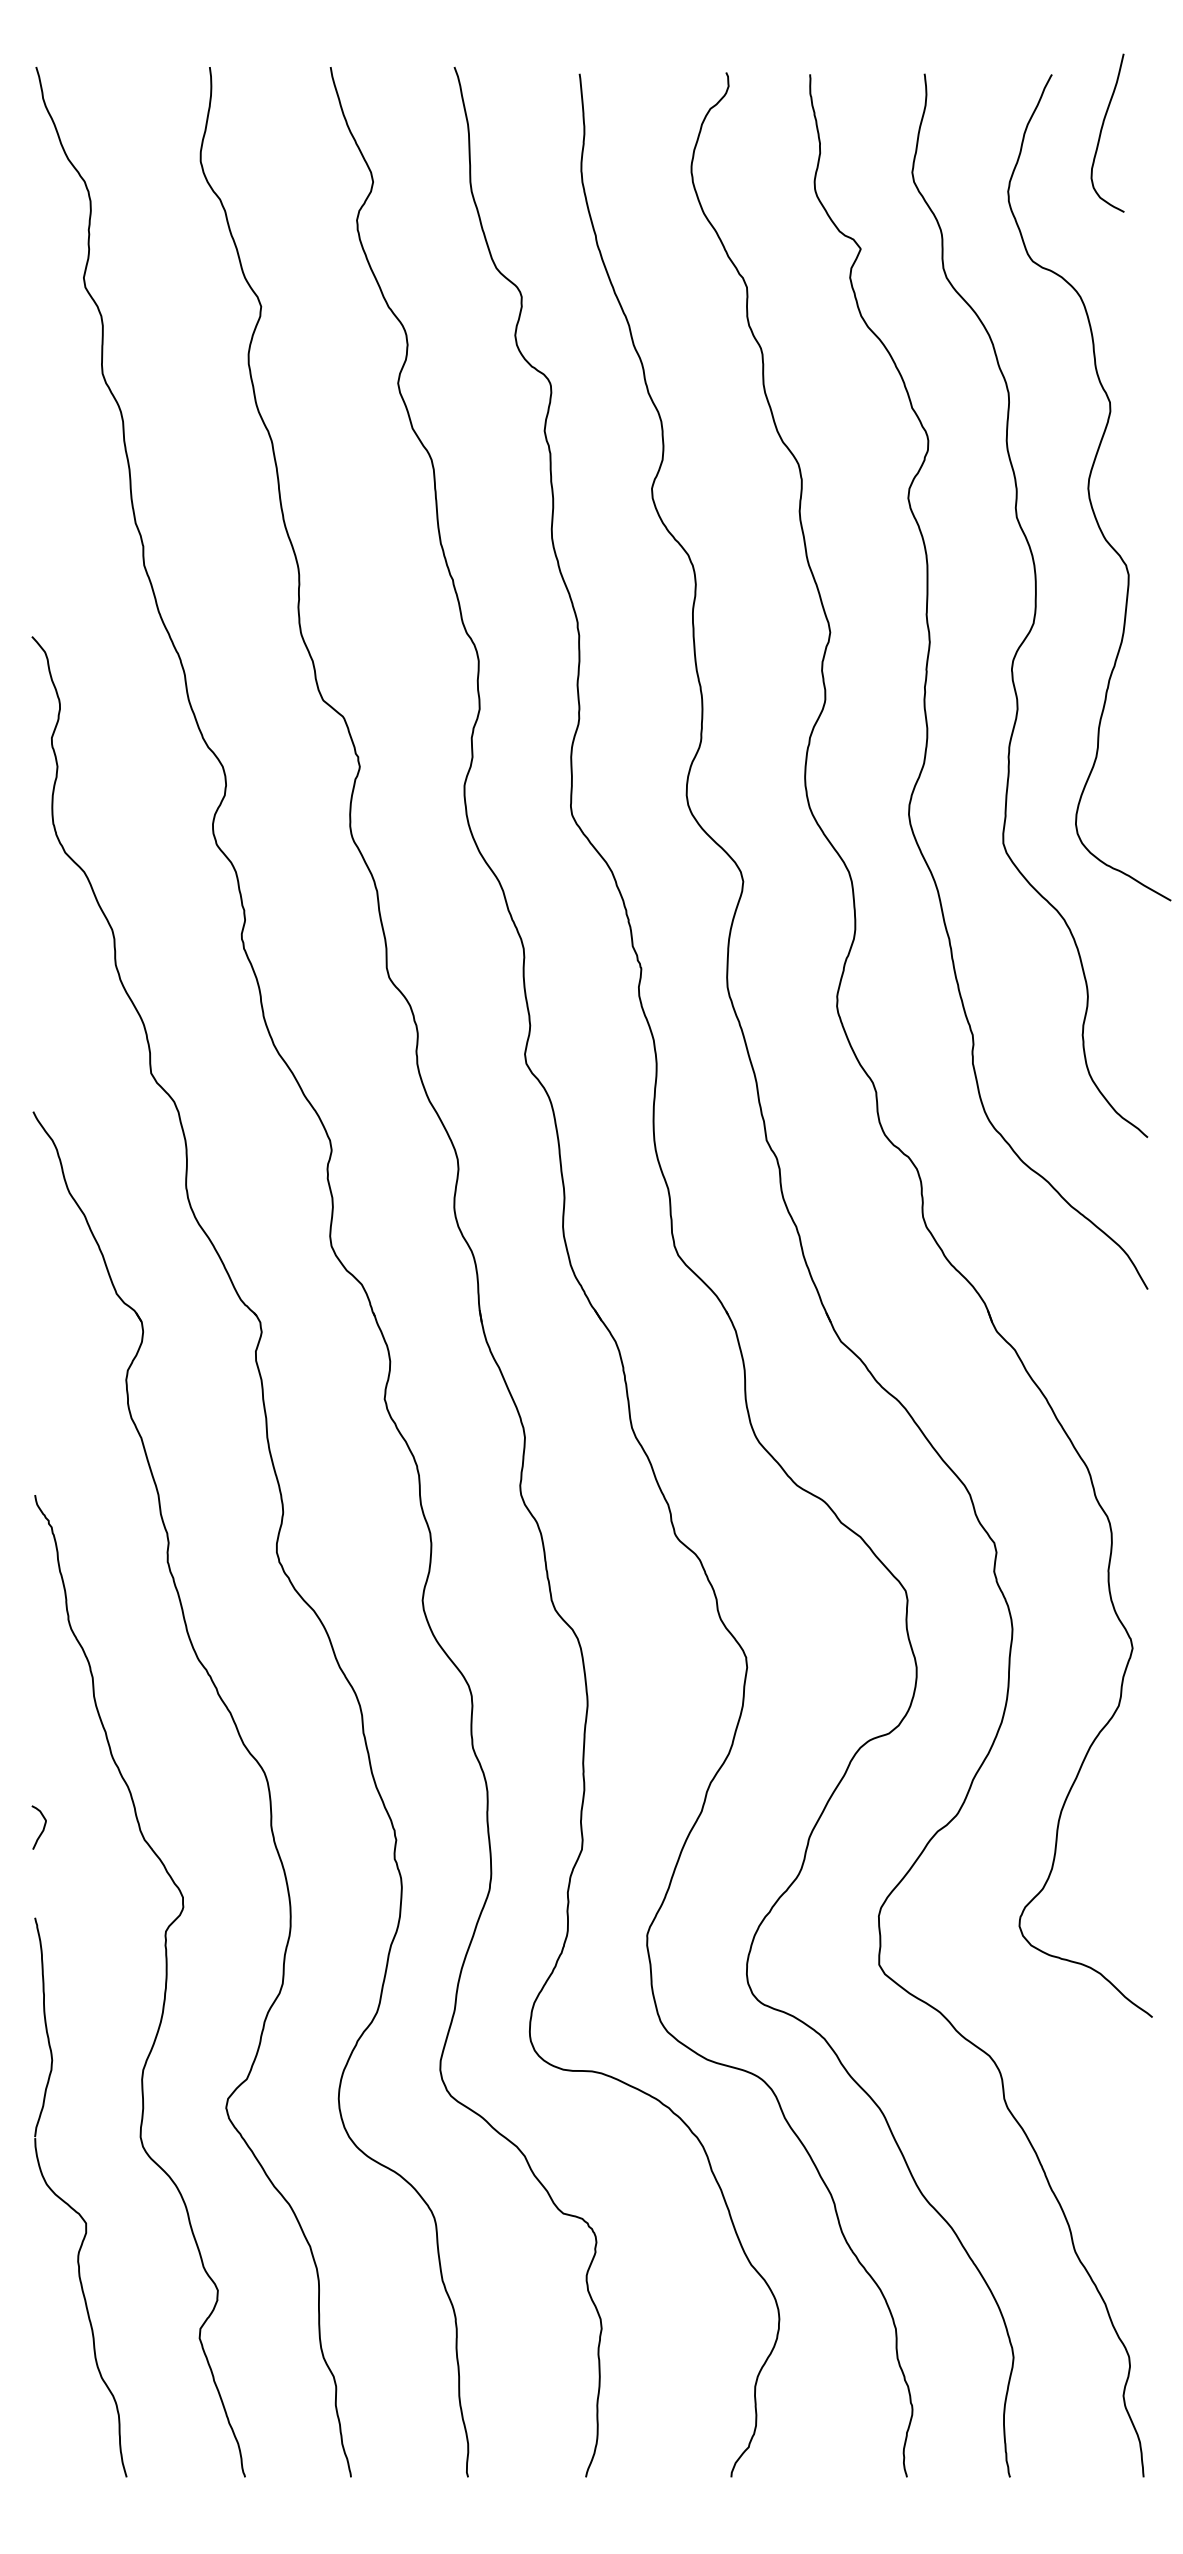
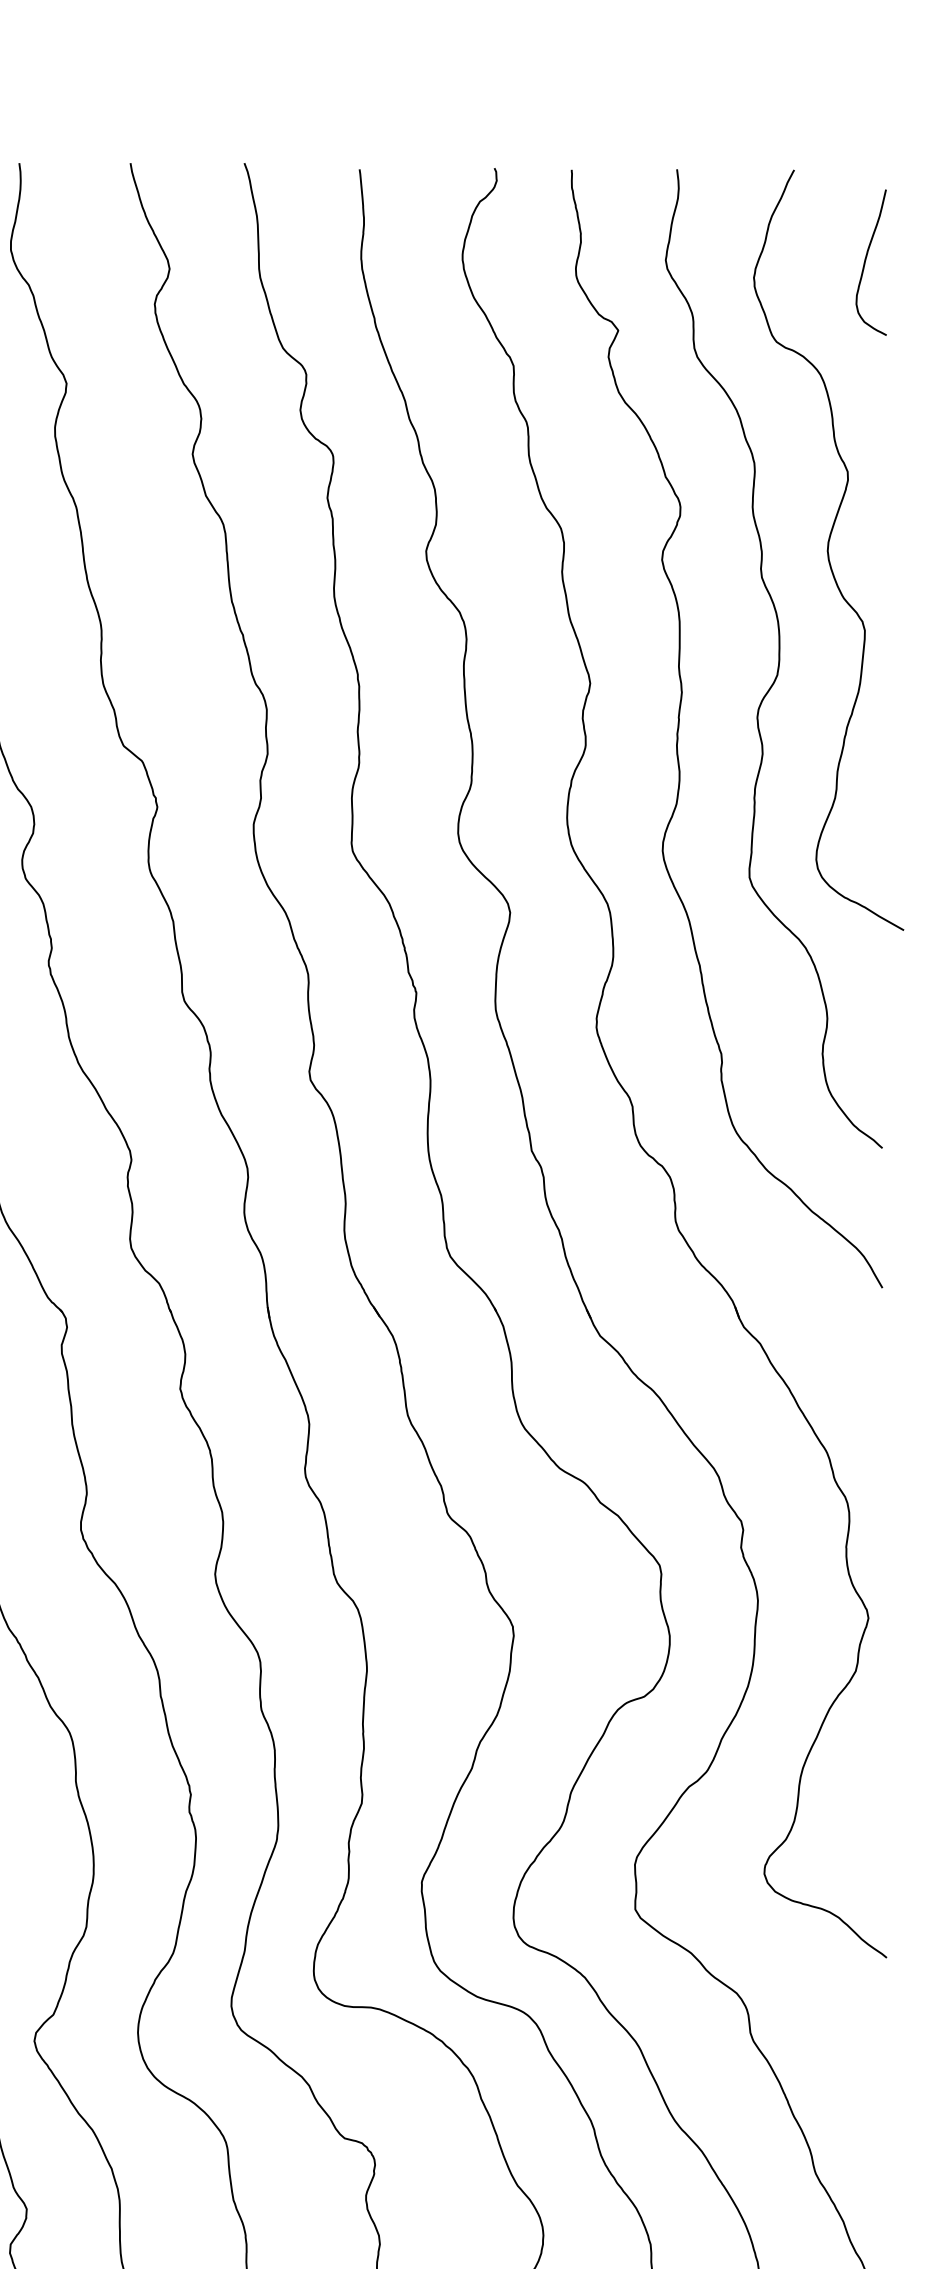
curve: (1102, 130) -> (866, 260), moved

